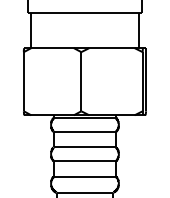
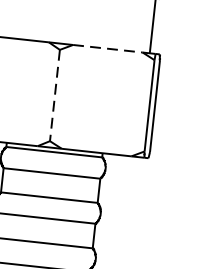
line: (112, 48) -> (108, 49), solid -> dashed
line: (81, 81) -> (55, 95), solid -> dashed

